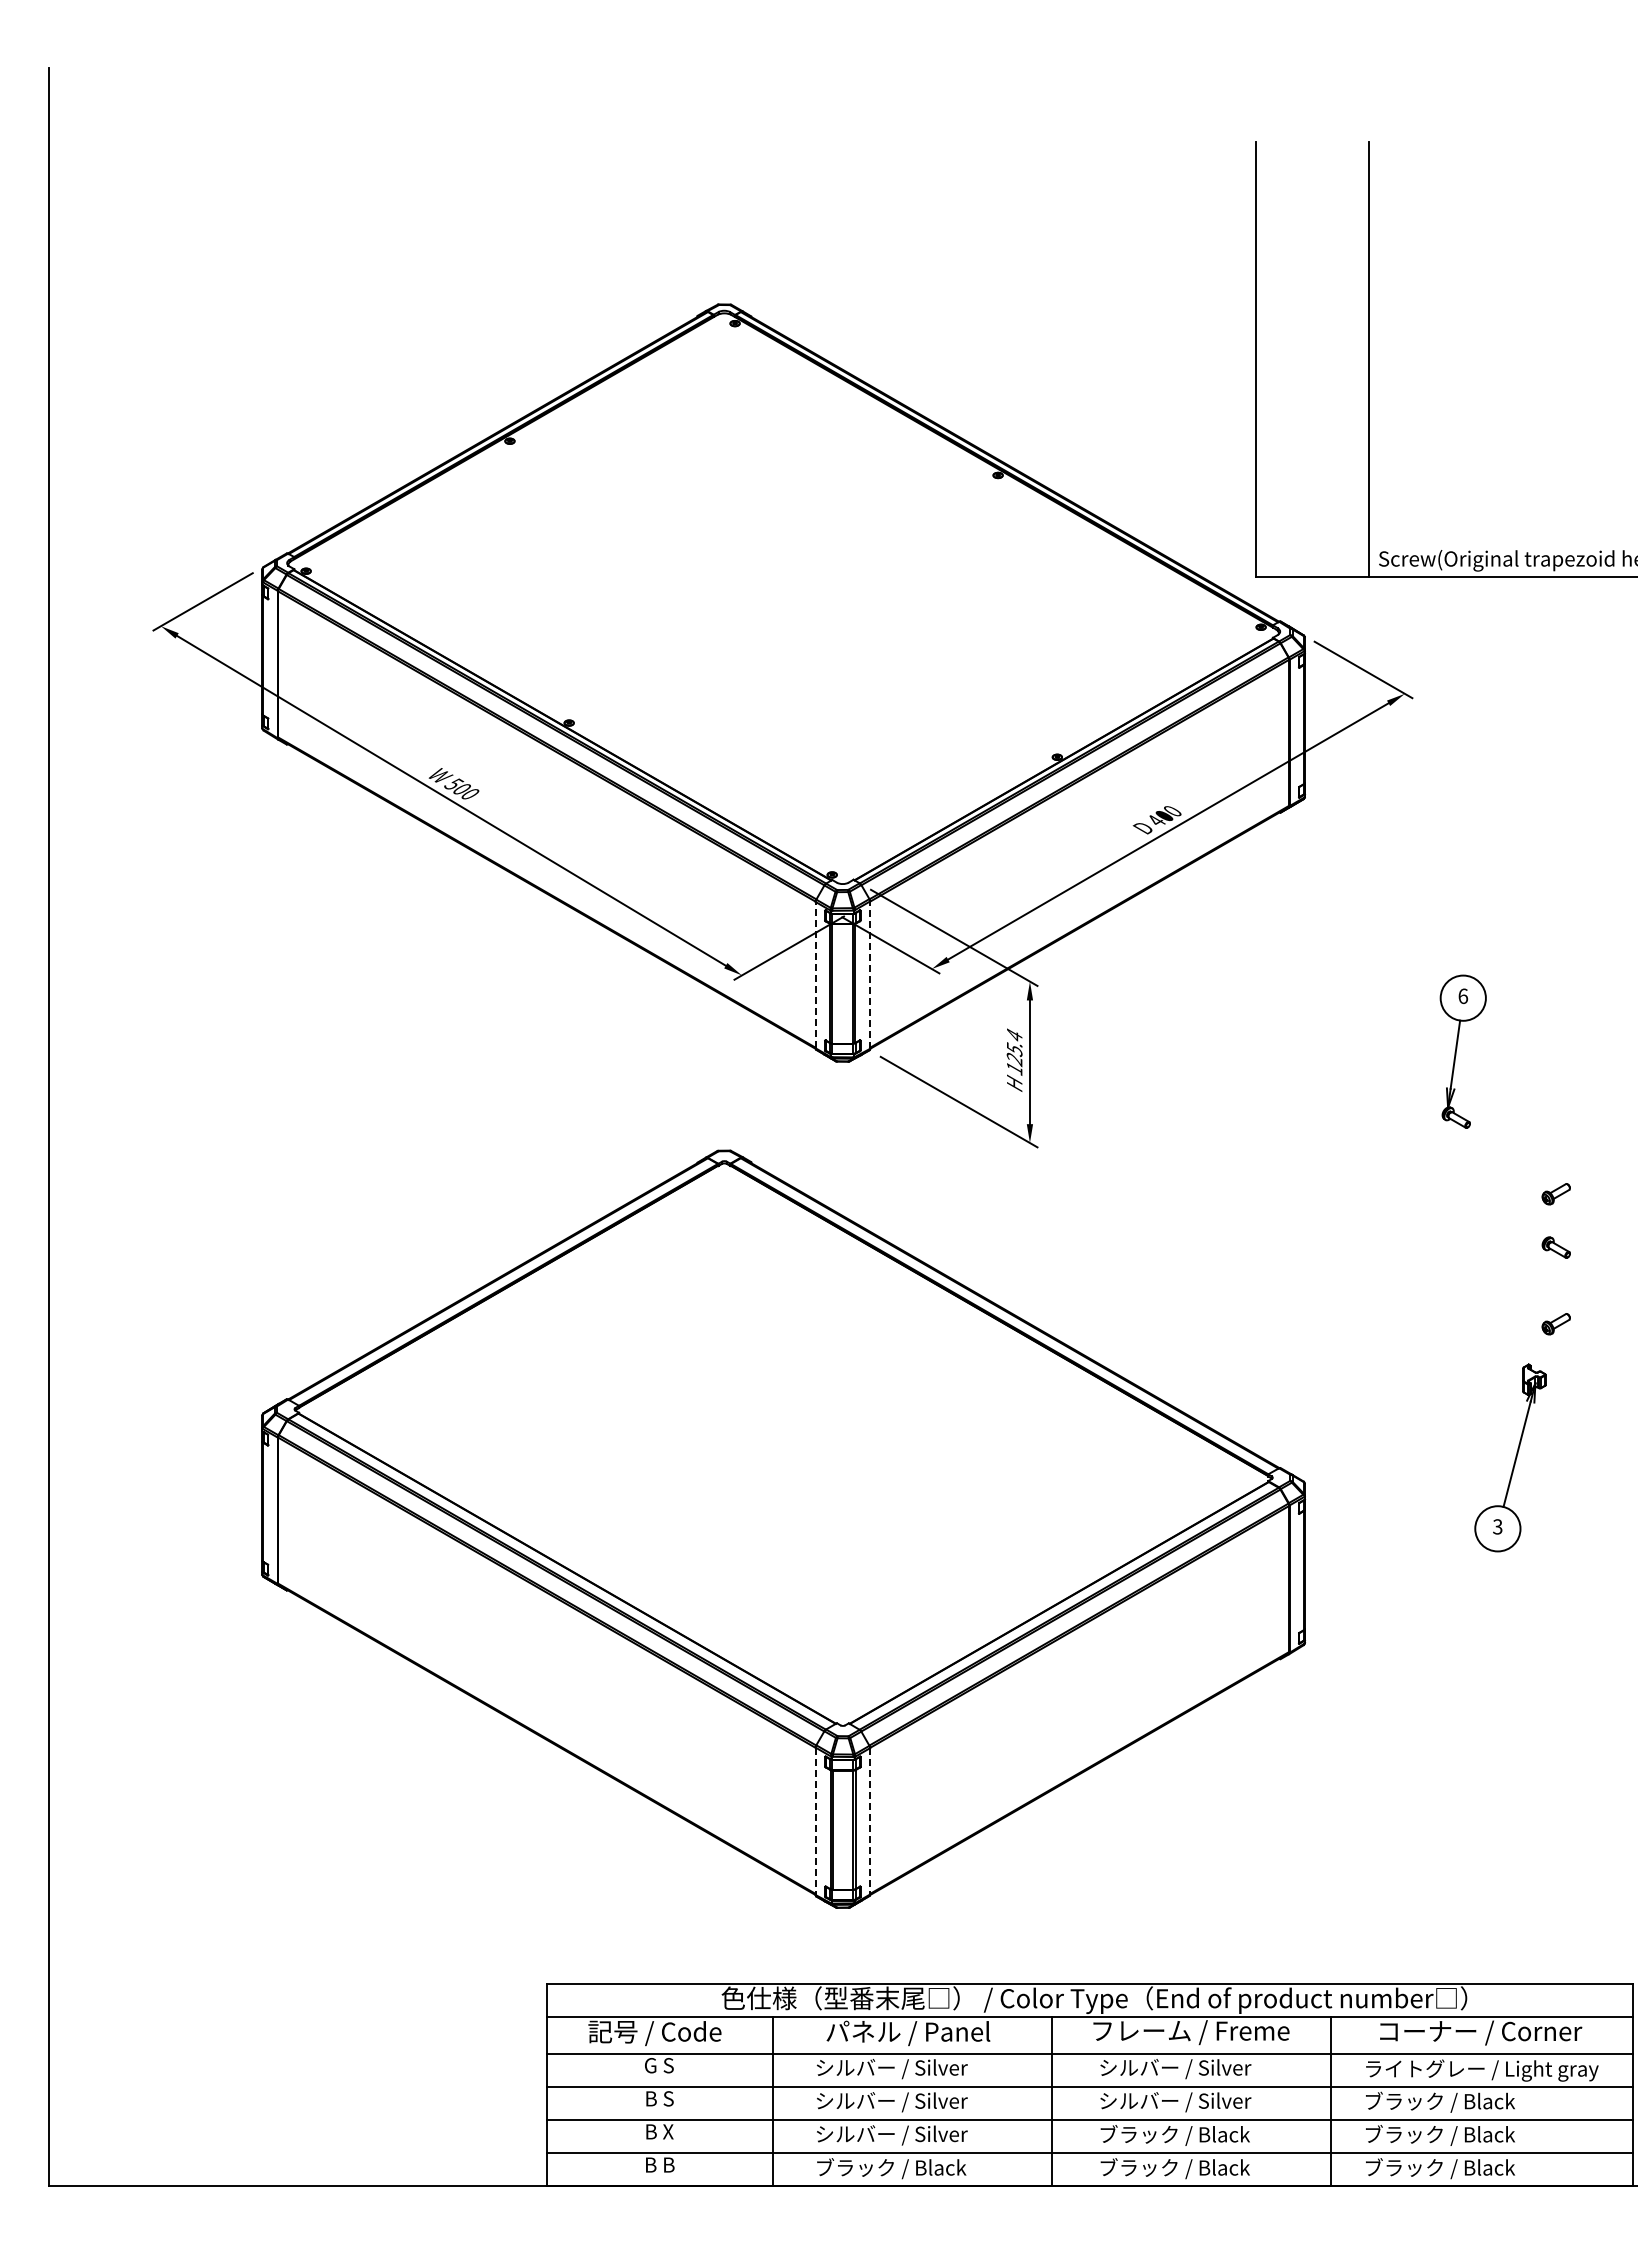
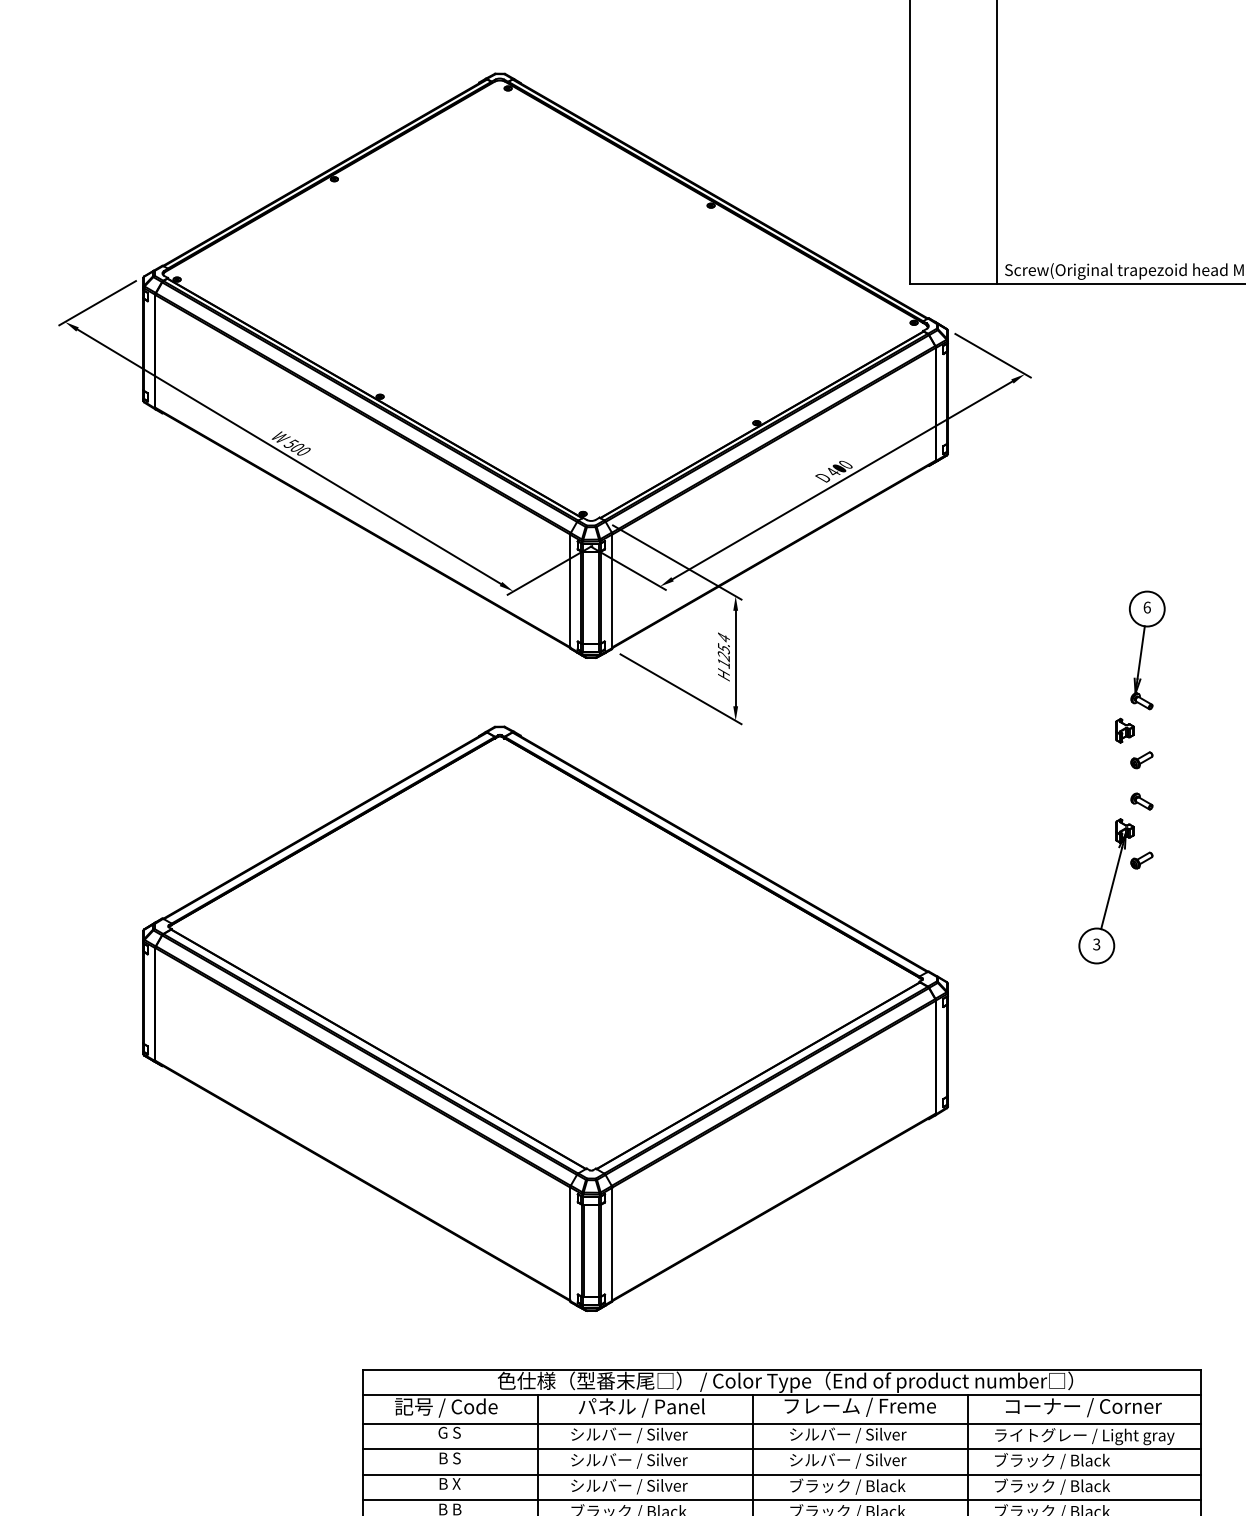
line: (815, 974) -> (570, 590), dashed -> solid
line: (870, 975) -> (612, 591), dashed -> solid
part: (1462, 1051) -> (1146, 650), moved
part: (1534, 1155) -> (1125, 730), added
part: (1510, 1457) -> (1106, 890), moved
line: (815, 1821) -> (570, 1244), dashed -> solid
line: (870, 1821) -> (612, 1244), dashed -> solid

